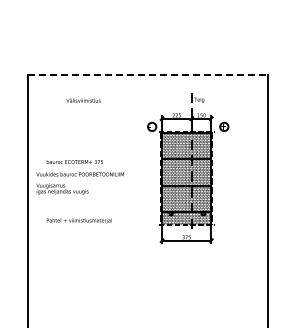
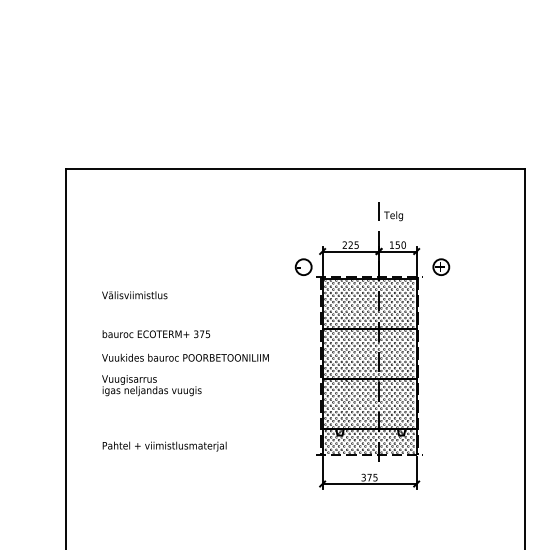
line: (148, 75) -> (296, 169), dashed -> solid
text: (83, 100) -> (134, 295), moved
text: (79, 183) -> (184, 375), moved

